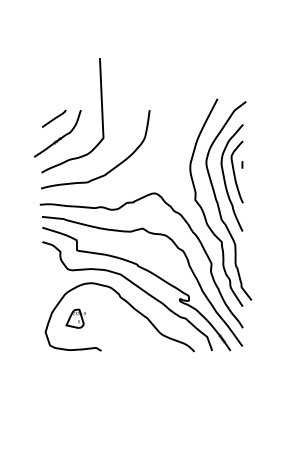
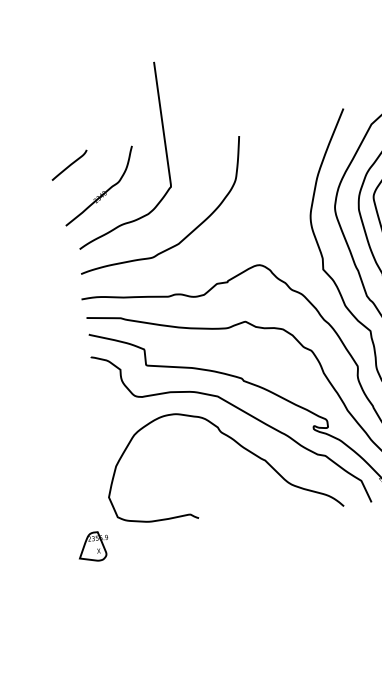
line: (53, 118) -> (68, 164), moved
part: (75, 318) -> (92, 546), moved

